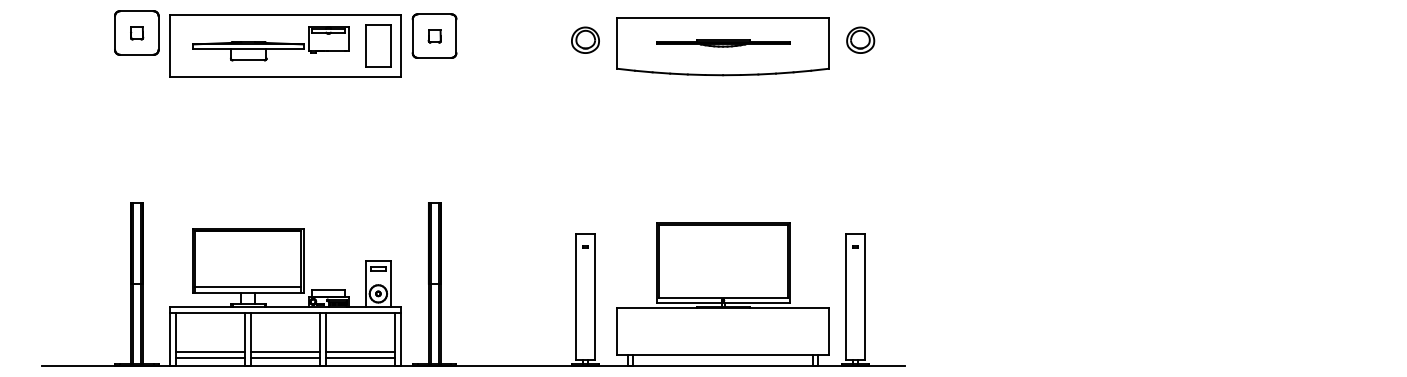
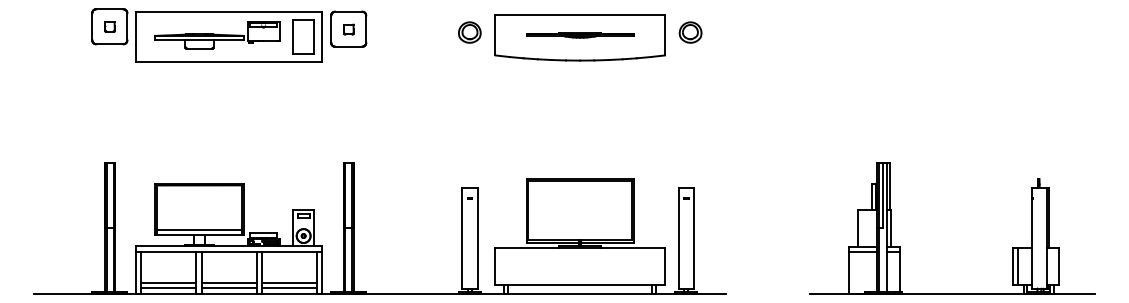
part: (1121, 306) -> (899, 246), added

